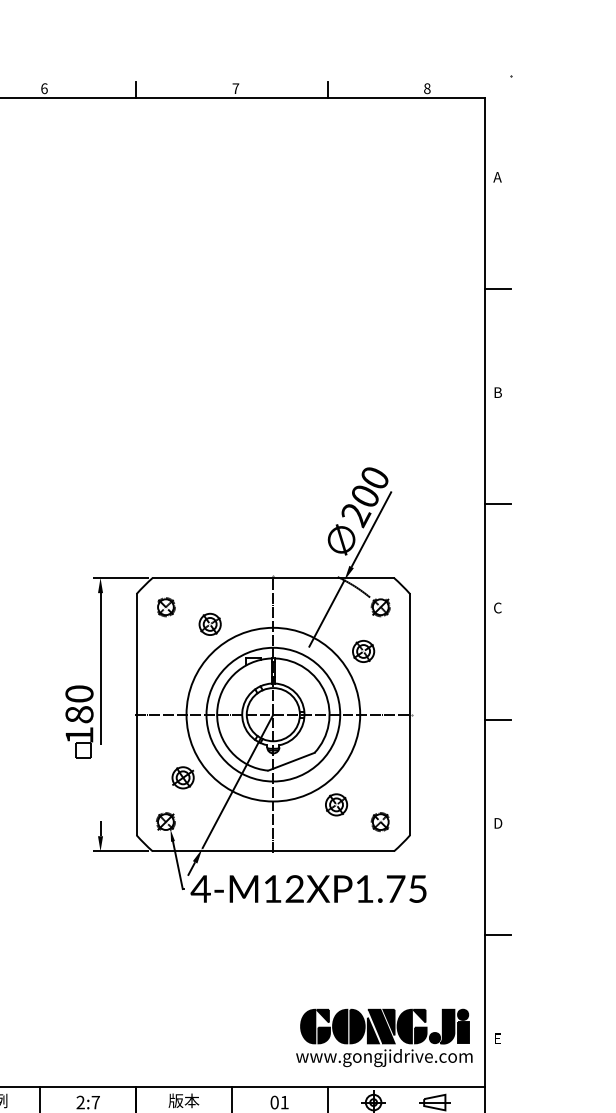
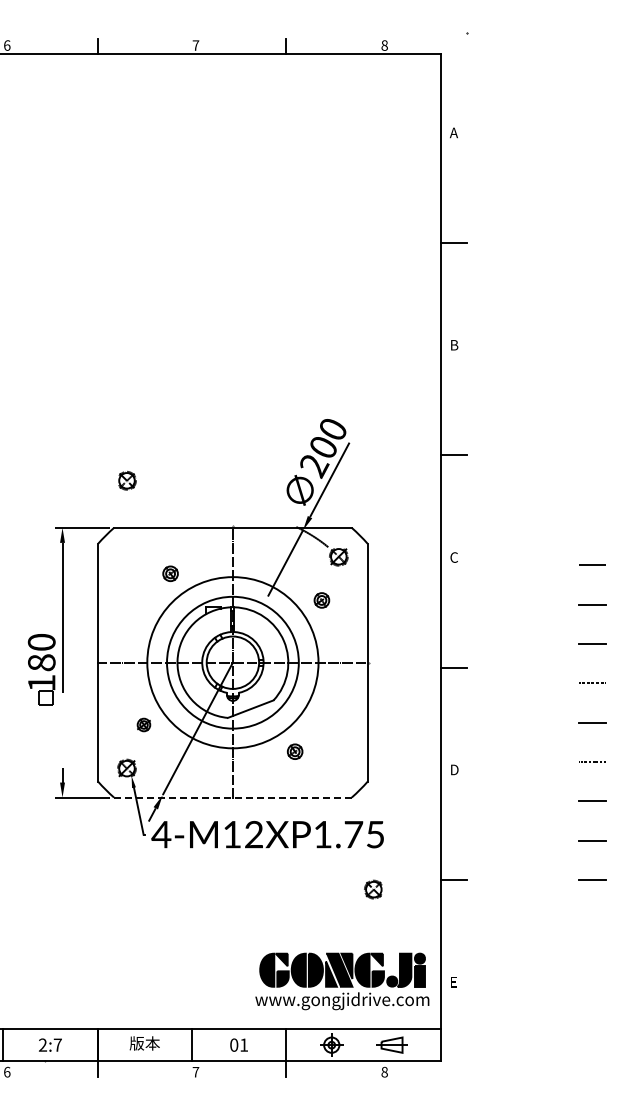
part: (166, 606) -> (127, 480), moved
part: (210, 624) -> (170, 573), size x0.7
part: (363, 651) -> (321, 600), size x0.7
part: (182, 777) -> (143, 724), size x0.6
part: (335, 804) -> (294, 751), size x0.7
part: (380, 821) -> (373, 889), moved
line: (272, 851) -> (232, 797), solid -> dashed

